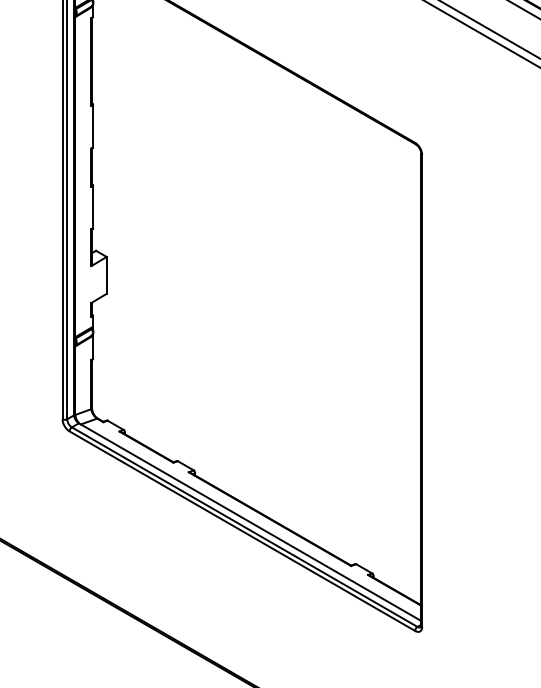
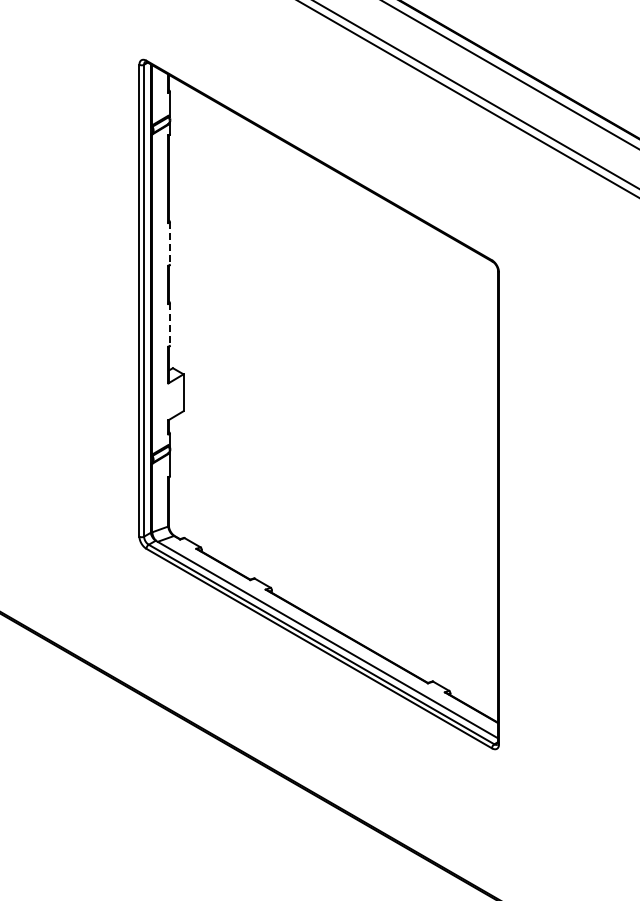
line: (92, 127) -> (169, 244), solid -> dashed
line: (92, 208) -> (169, 325), solid -> dashed

